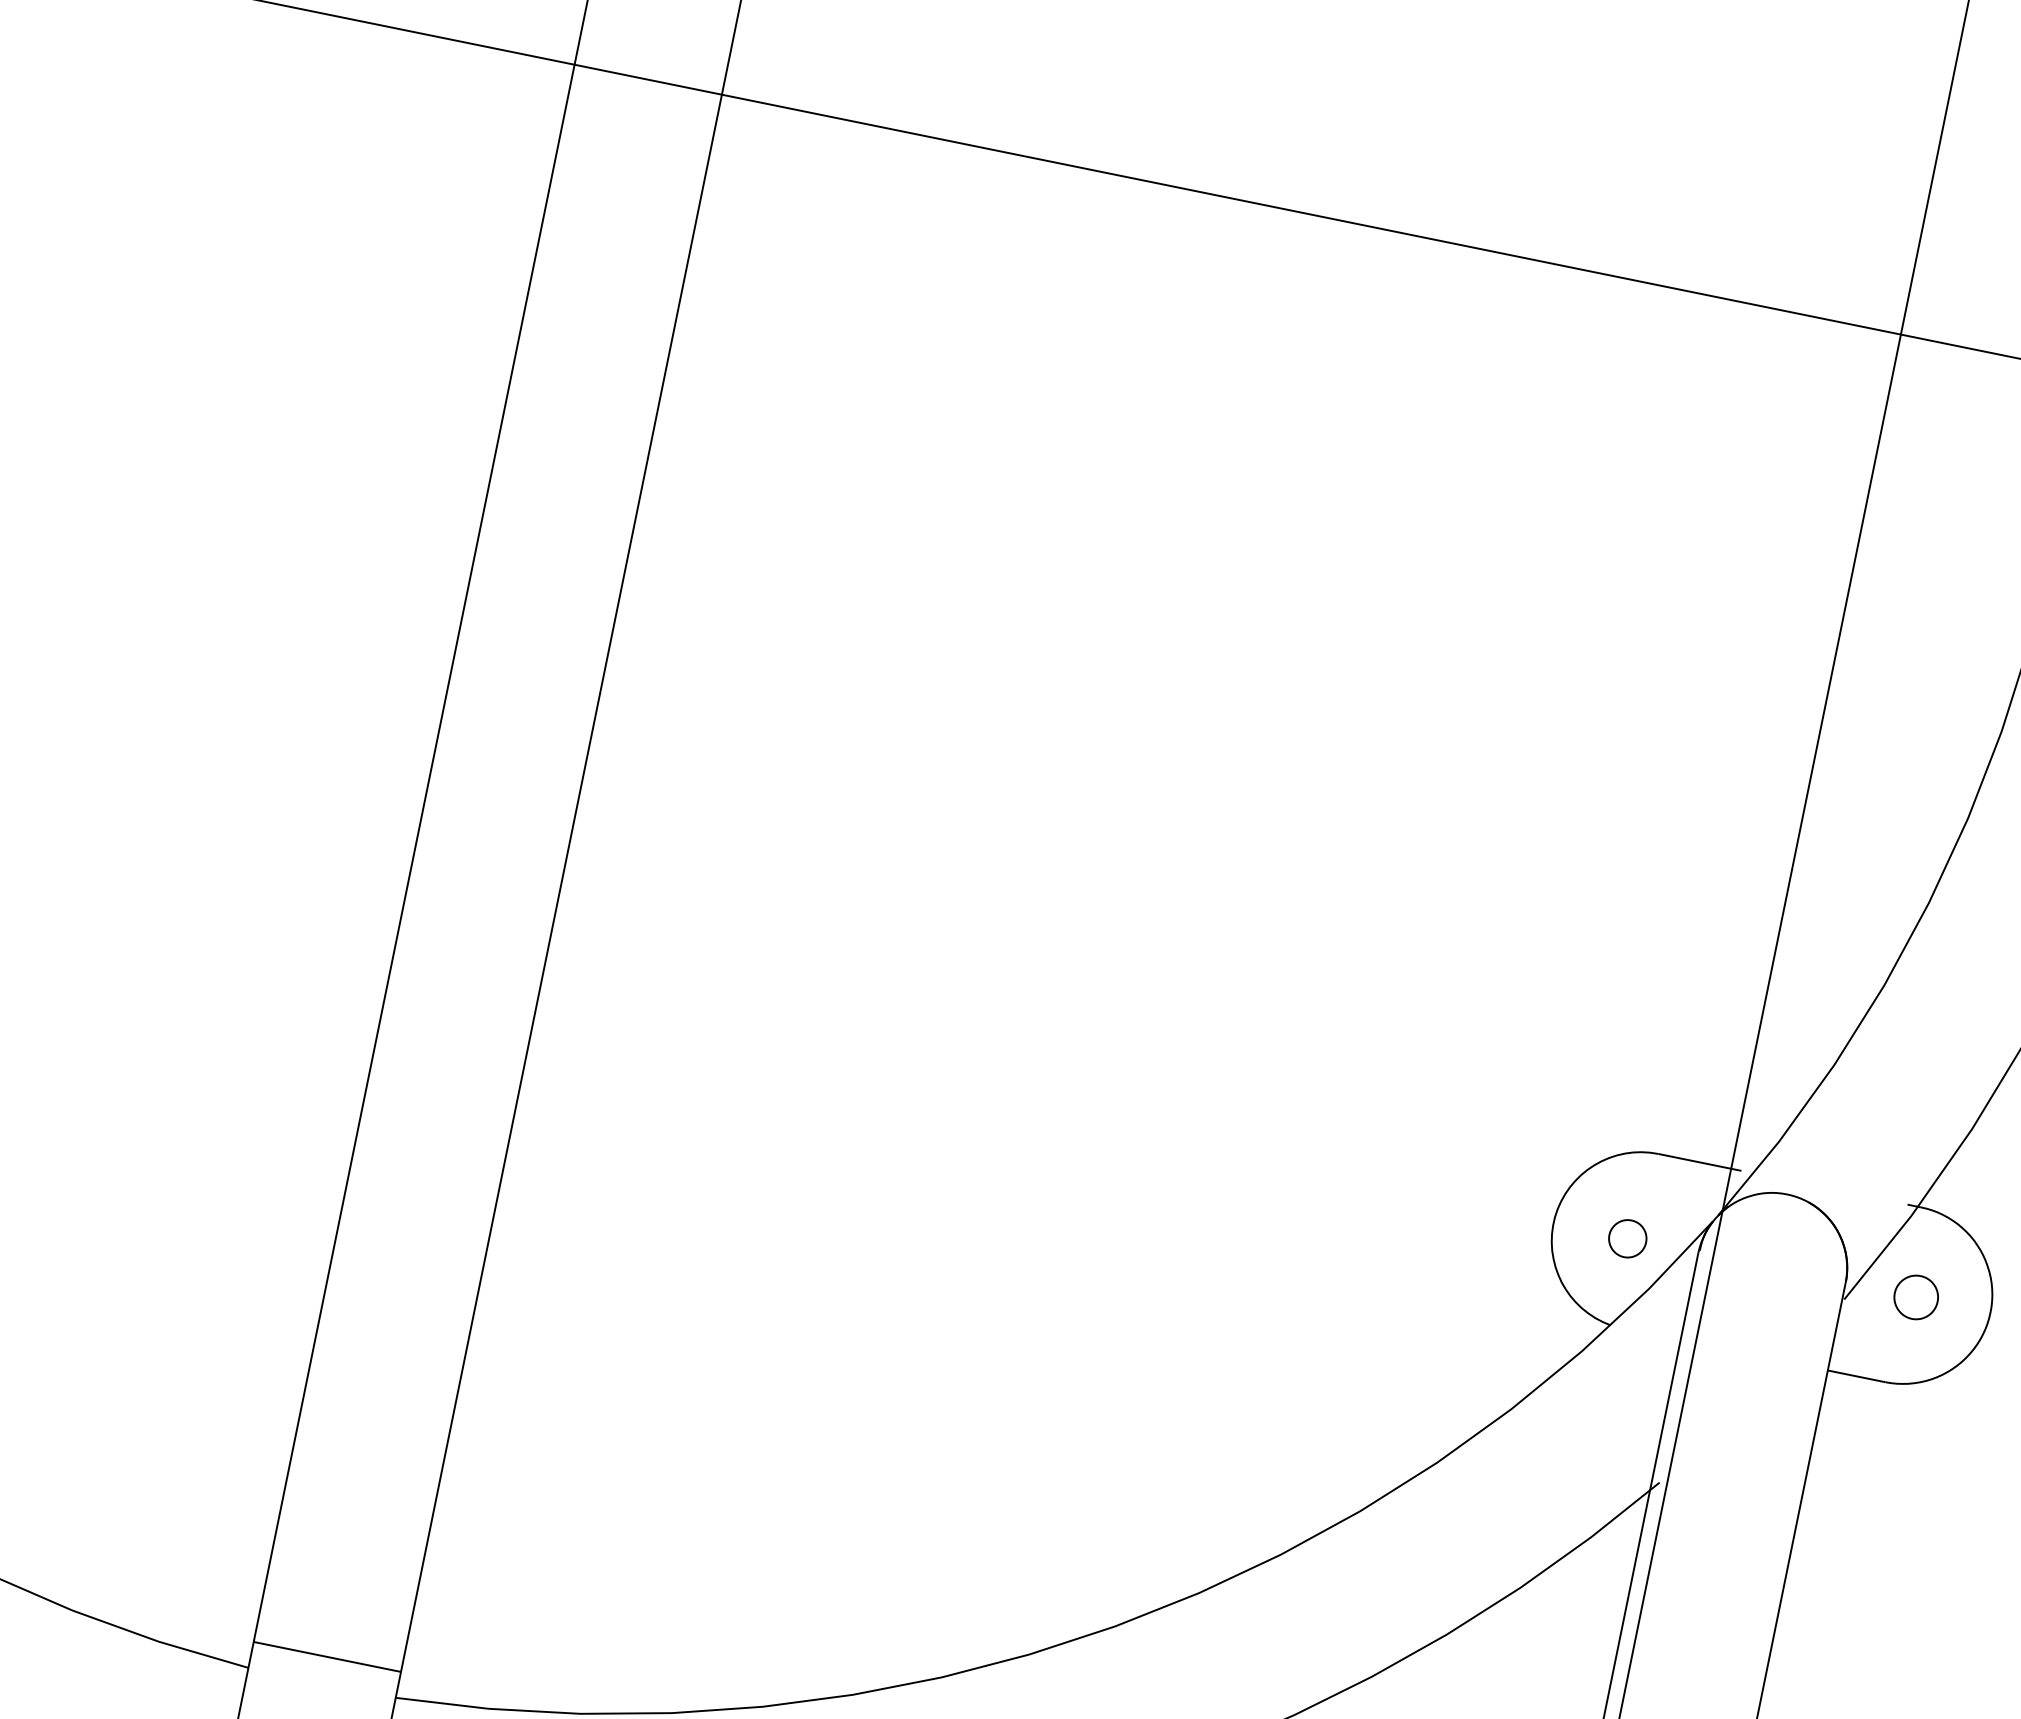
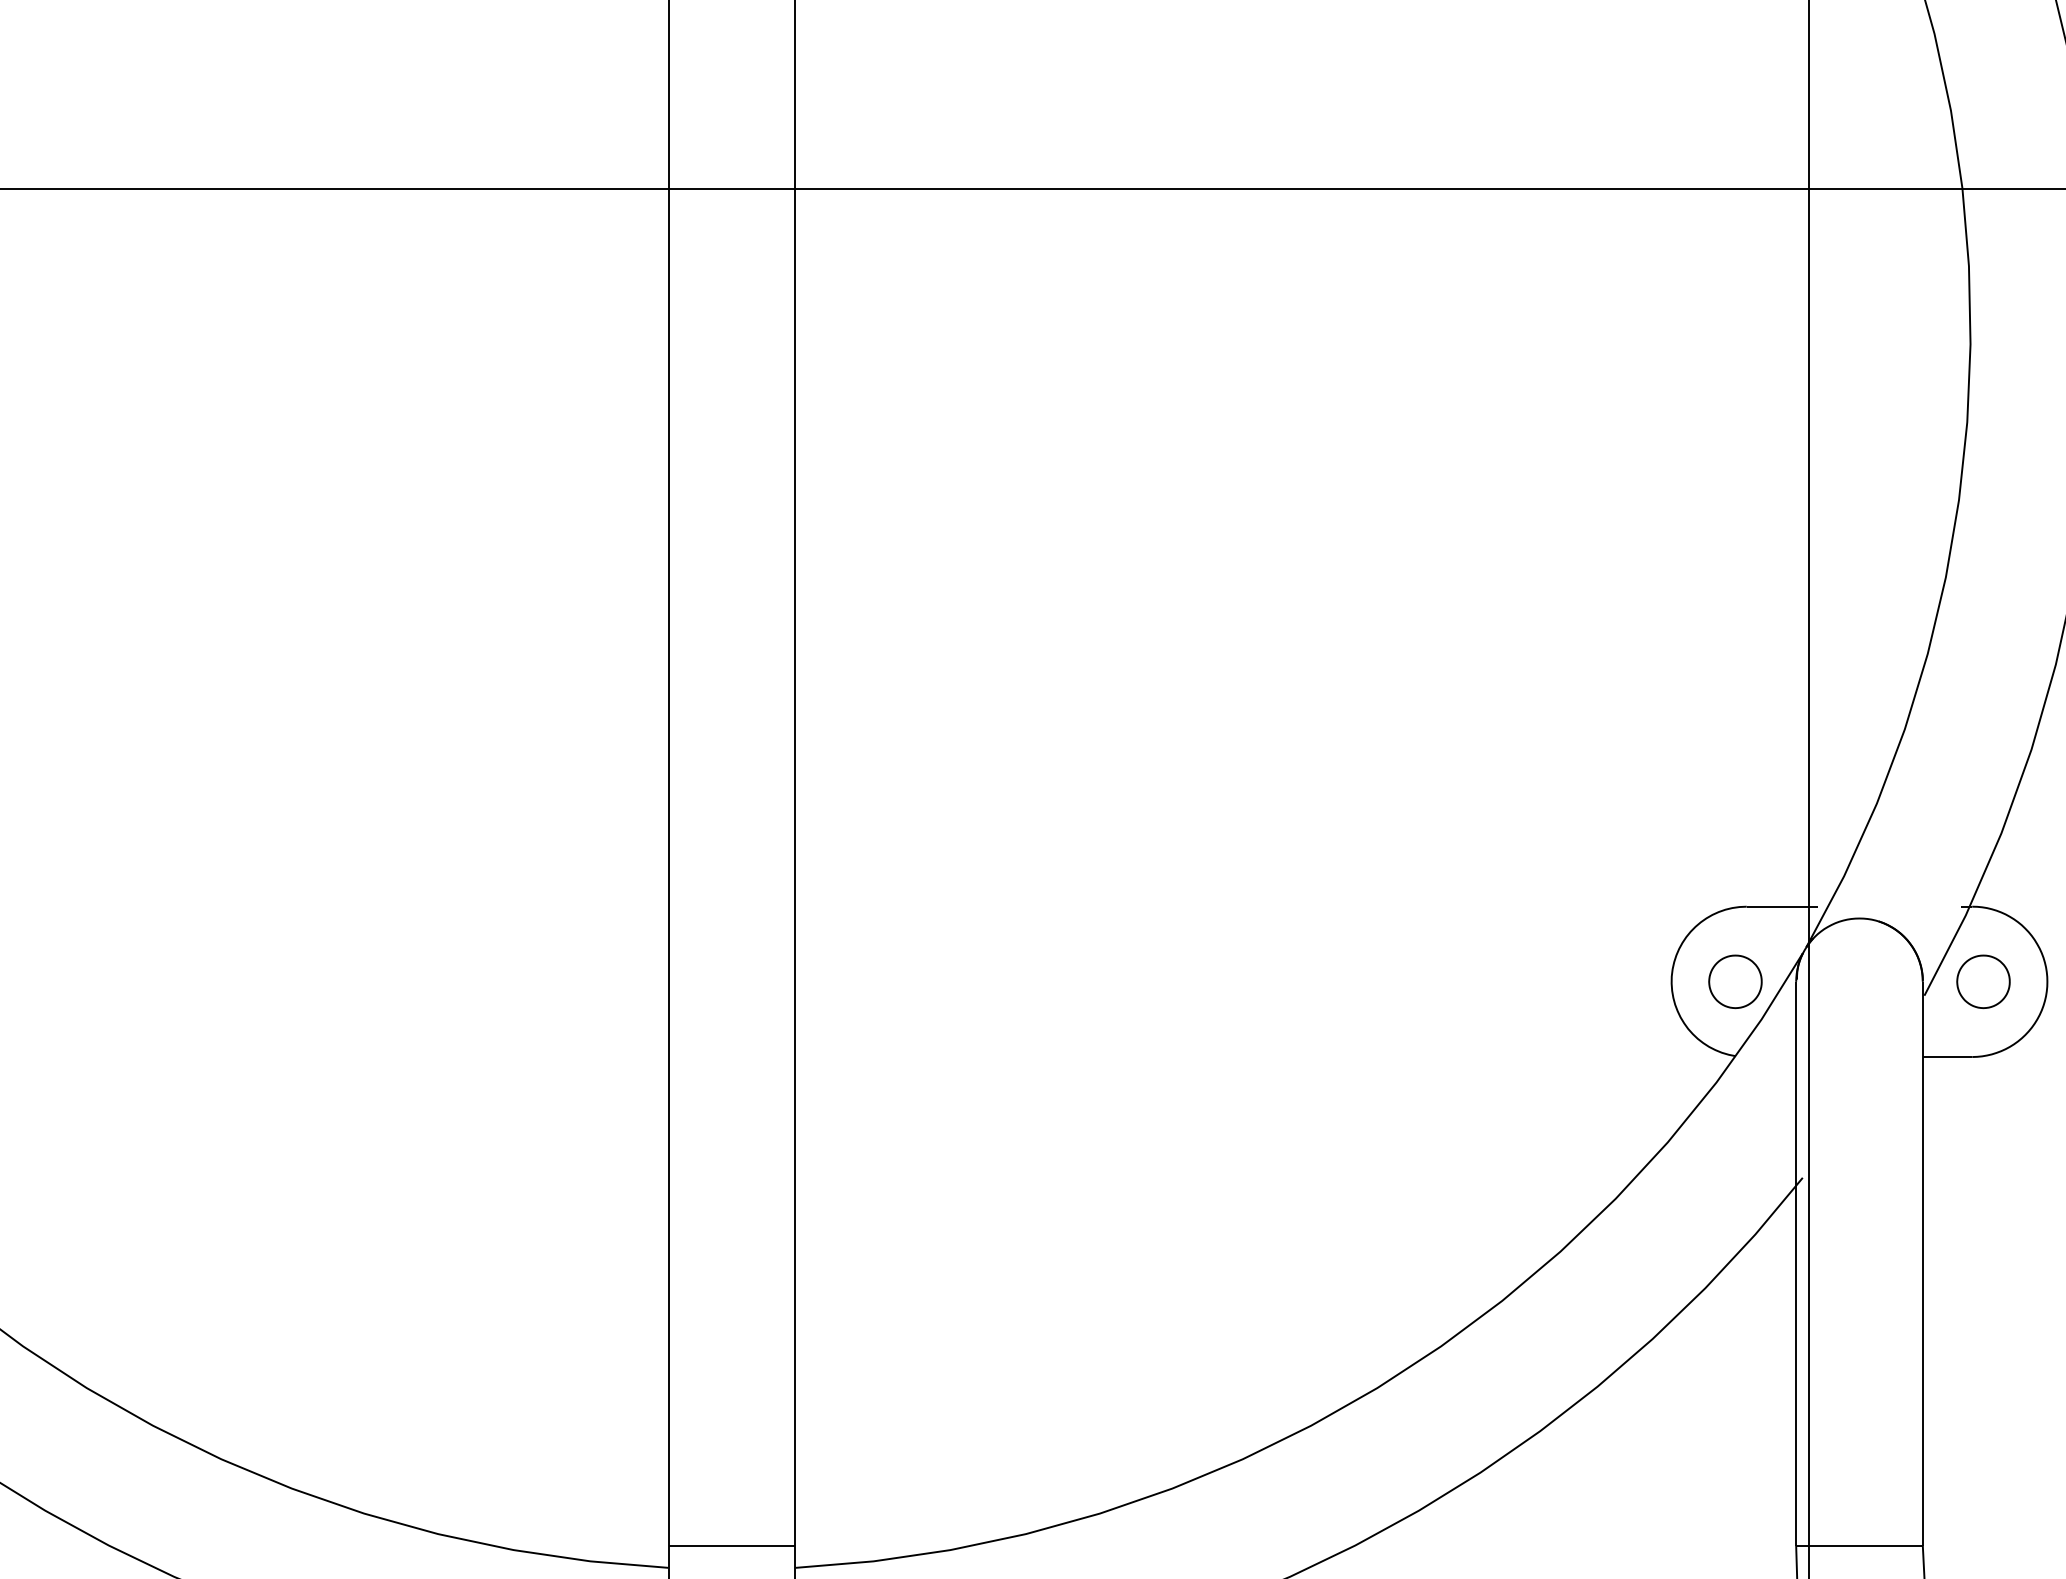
part: (1627, 1238) -> (1735, 981), size x1.67
part: (1916, 1297) -> (1983, 981), size x1.43

